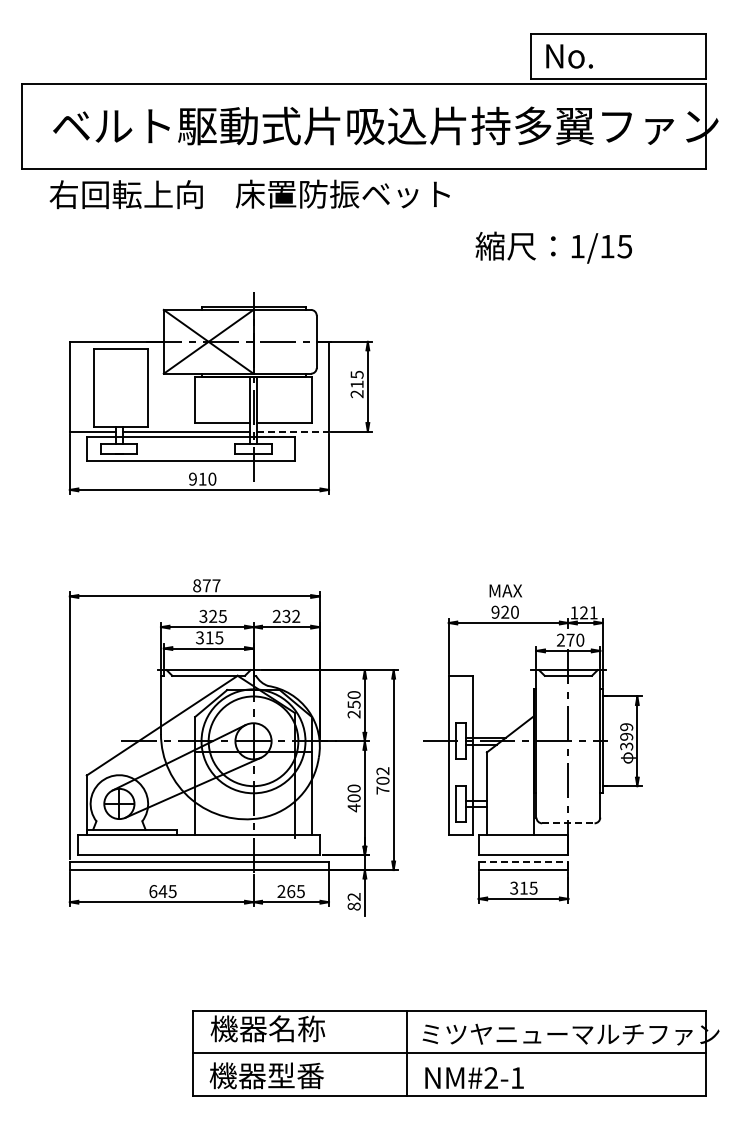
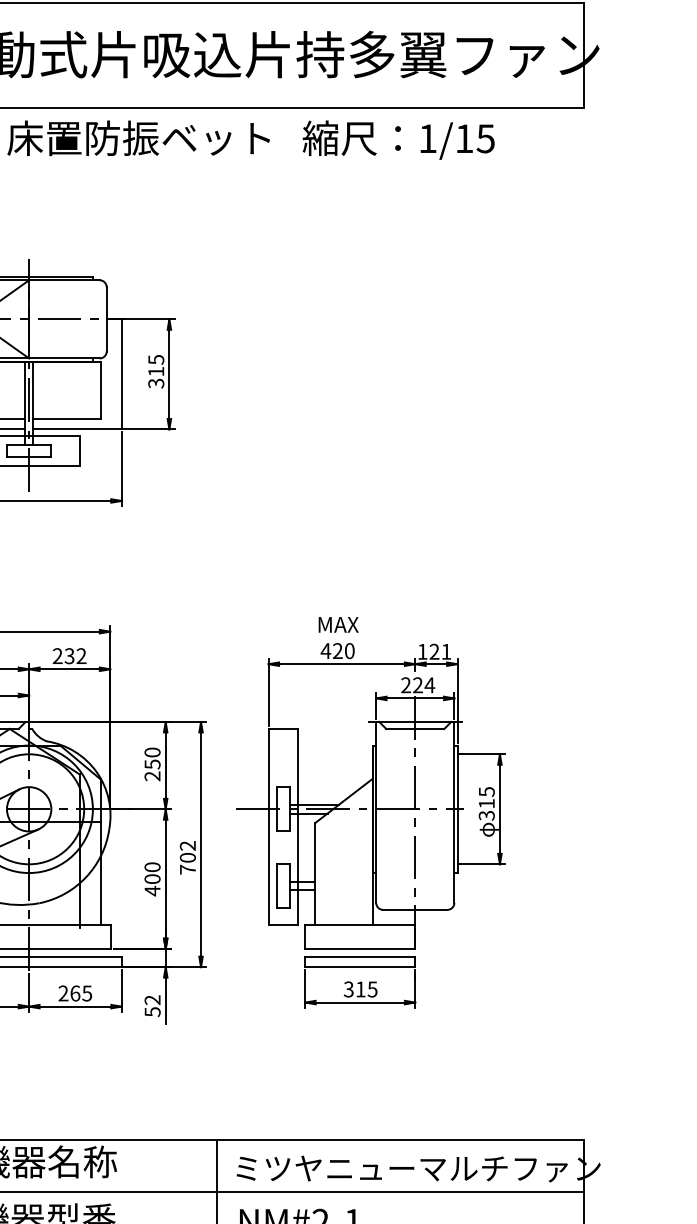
text: (553, 247) -> (398, 139), moved
text: (357, 394) -> (156, 383), 215 -> 315
line: (293, 431) -> (78, 429), dashed -> solid
text: (495, 611) -> (325, 650), 920 -> 420
text: (575, 639) -> (424, 684), 270 -> 224
text: (626, 731) -> (486, 797), 399 -> 315
line: (568, 823) -> (415, 910), dashed -> solid
line: (523, 861) -> (360, 956), dashed -> solid
text: (353, 906) -> (151, 1011), 82 -> 52

